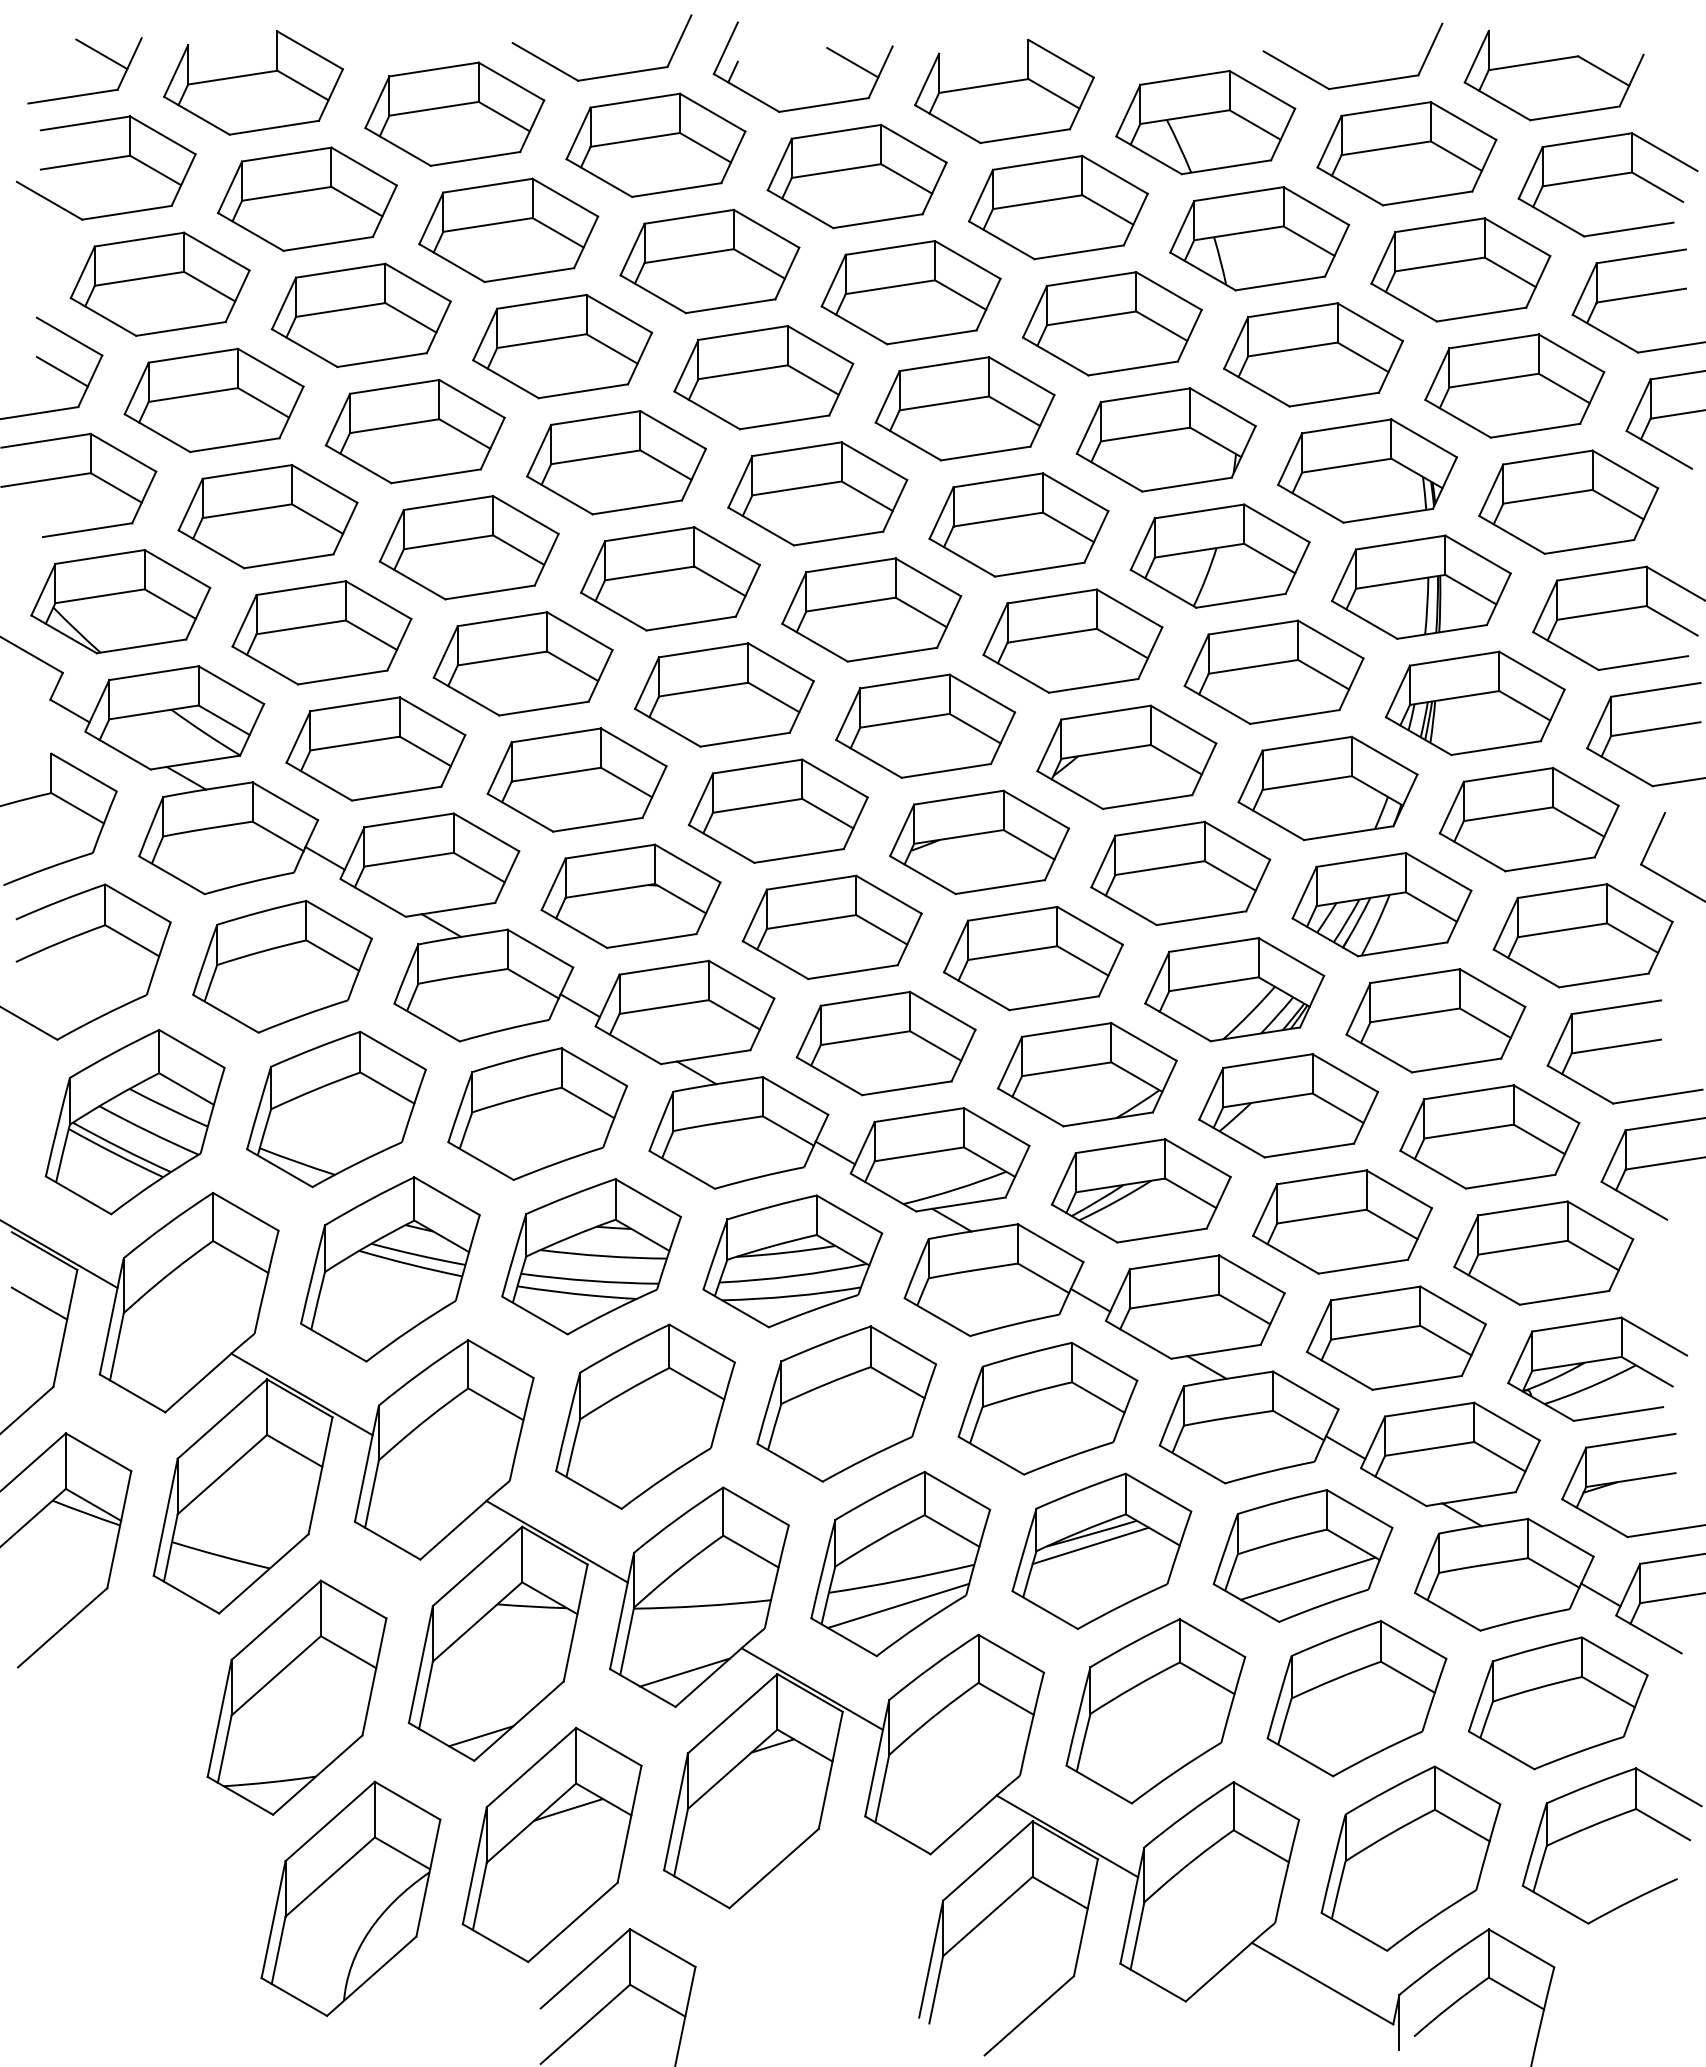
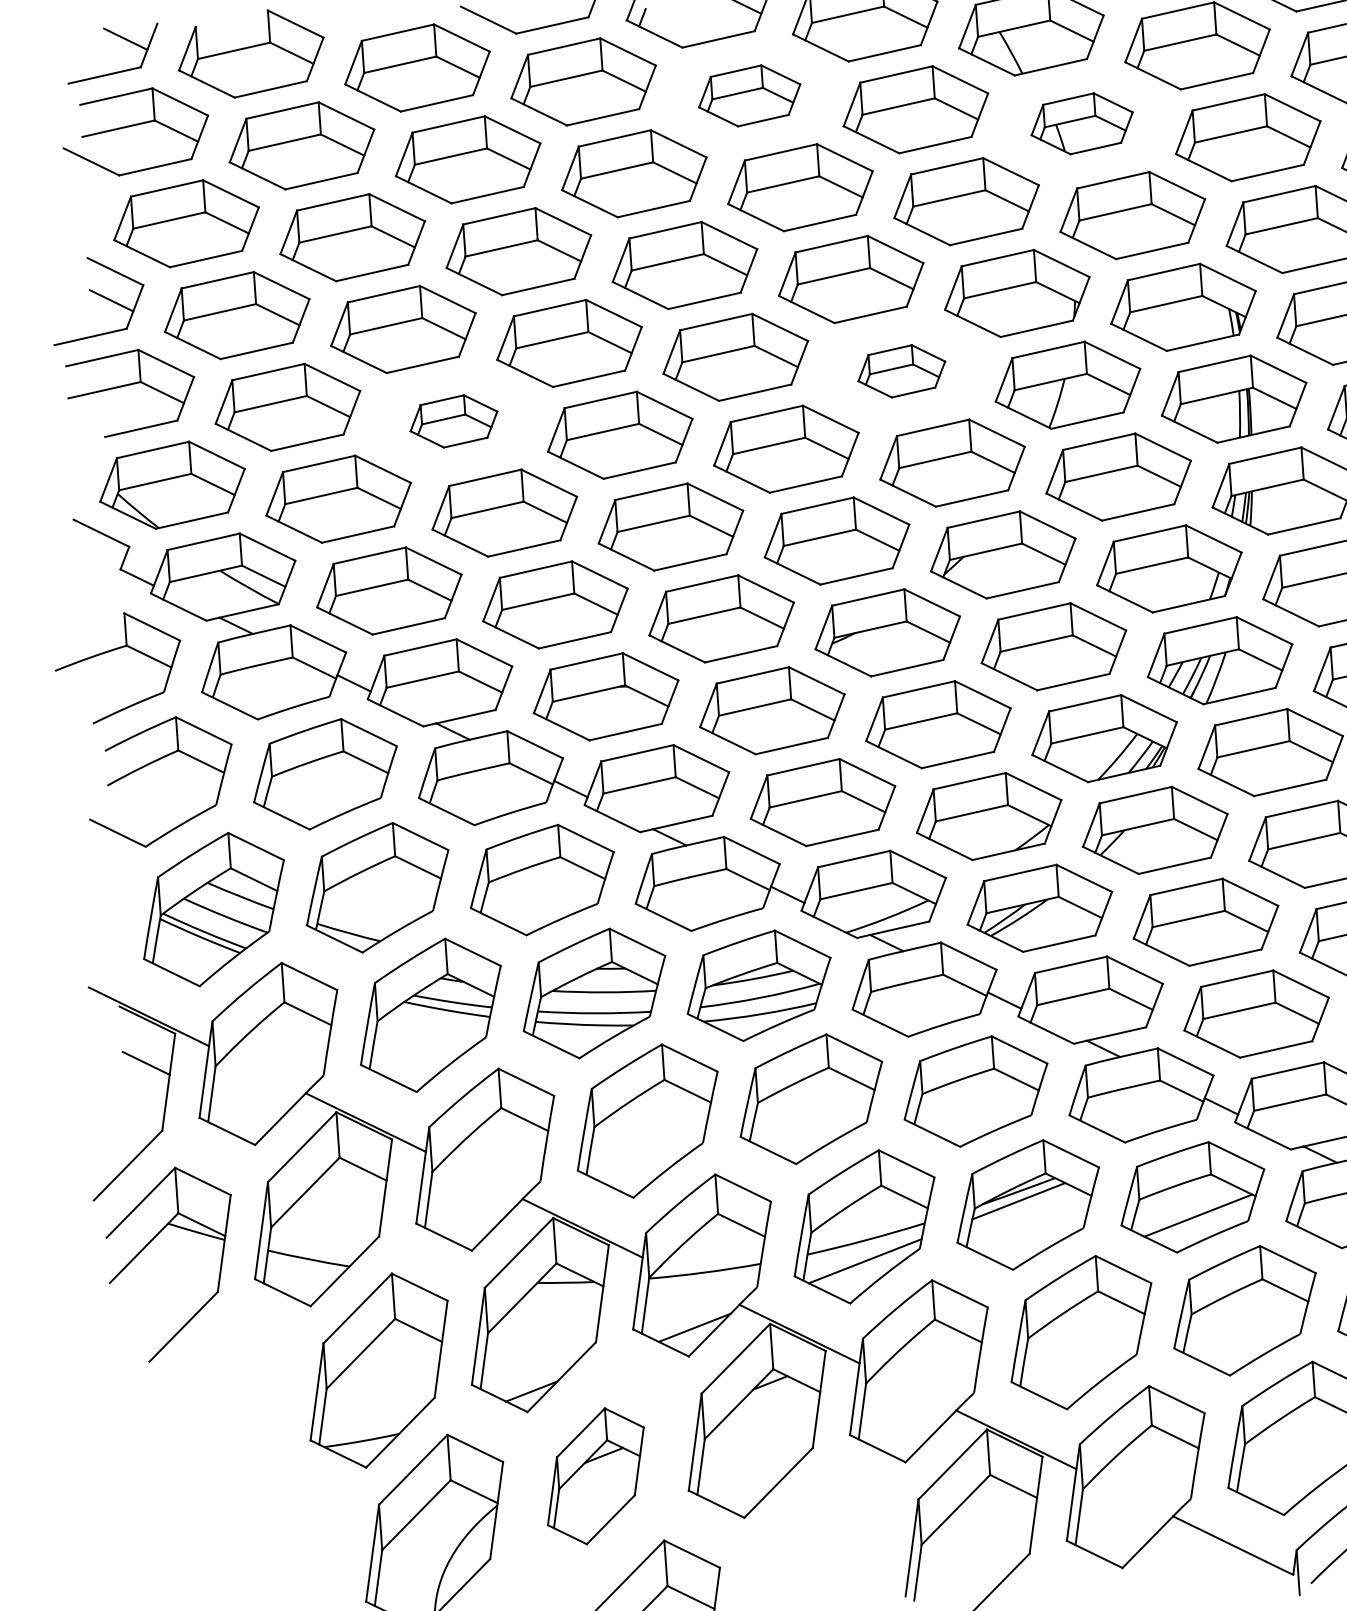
part: (856, 176) -> (749, 95), size x0.7
part: (1259, 238) -> (1081, 123), size x0.7
part: (1018, 524) -> (901, 370), size x0.6
part: (468, 547) -> (453, 421), size x0.6
part: (551, 1844) -> (595, 1475), size x0.7

